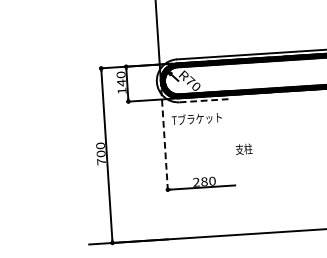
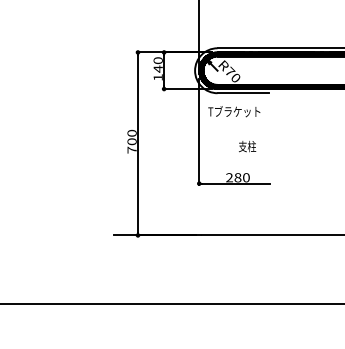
line: (204, 100) -> (243, 93), dashed -> solid
line: (164, 140) -> (199, 132), dashed -> solid
text: (244, 149) -> (247, 146), moved

